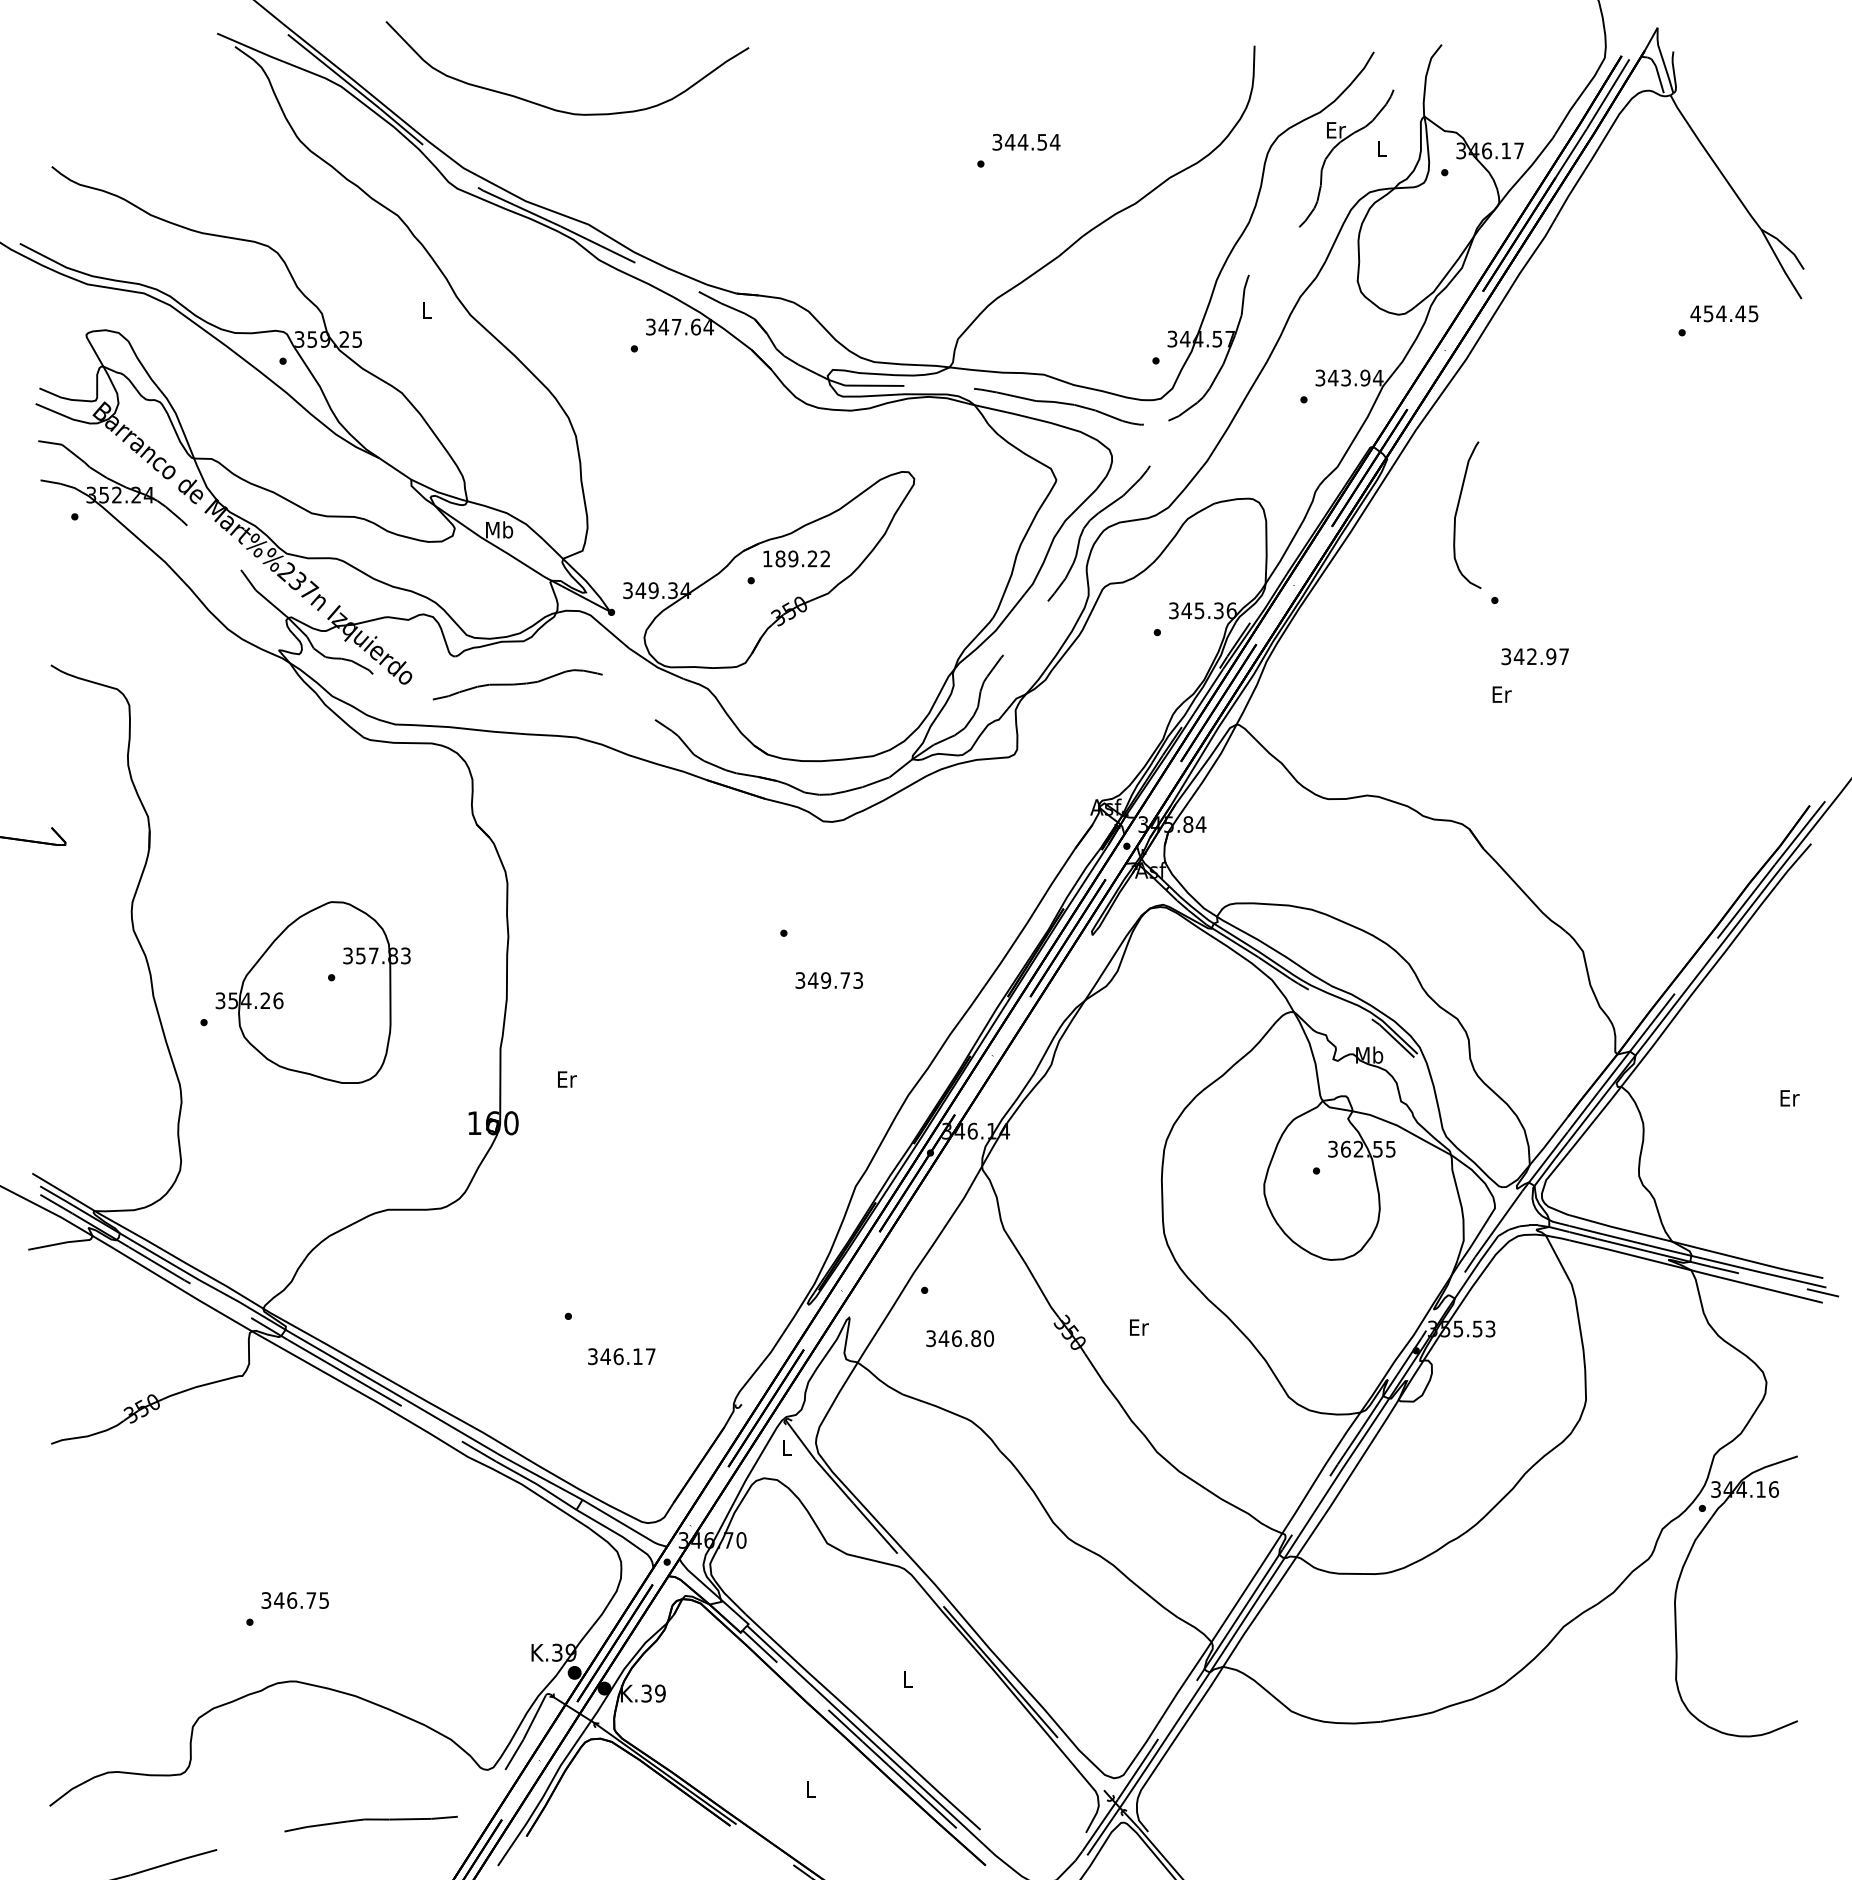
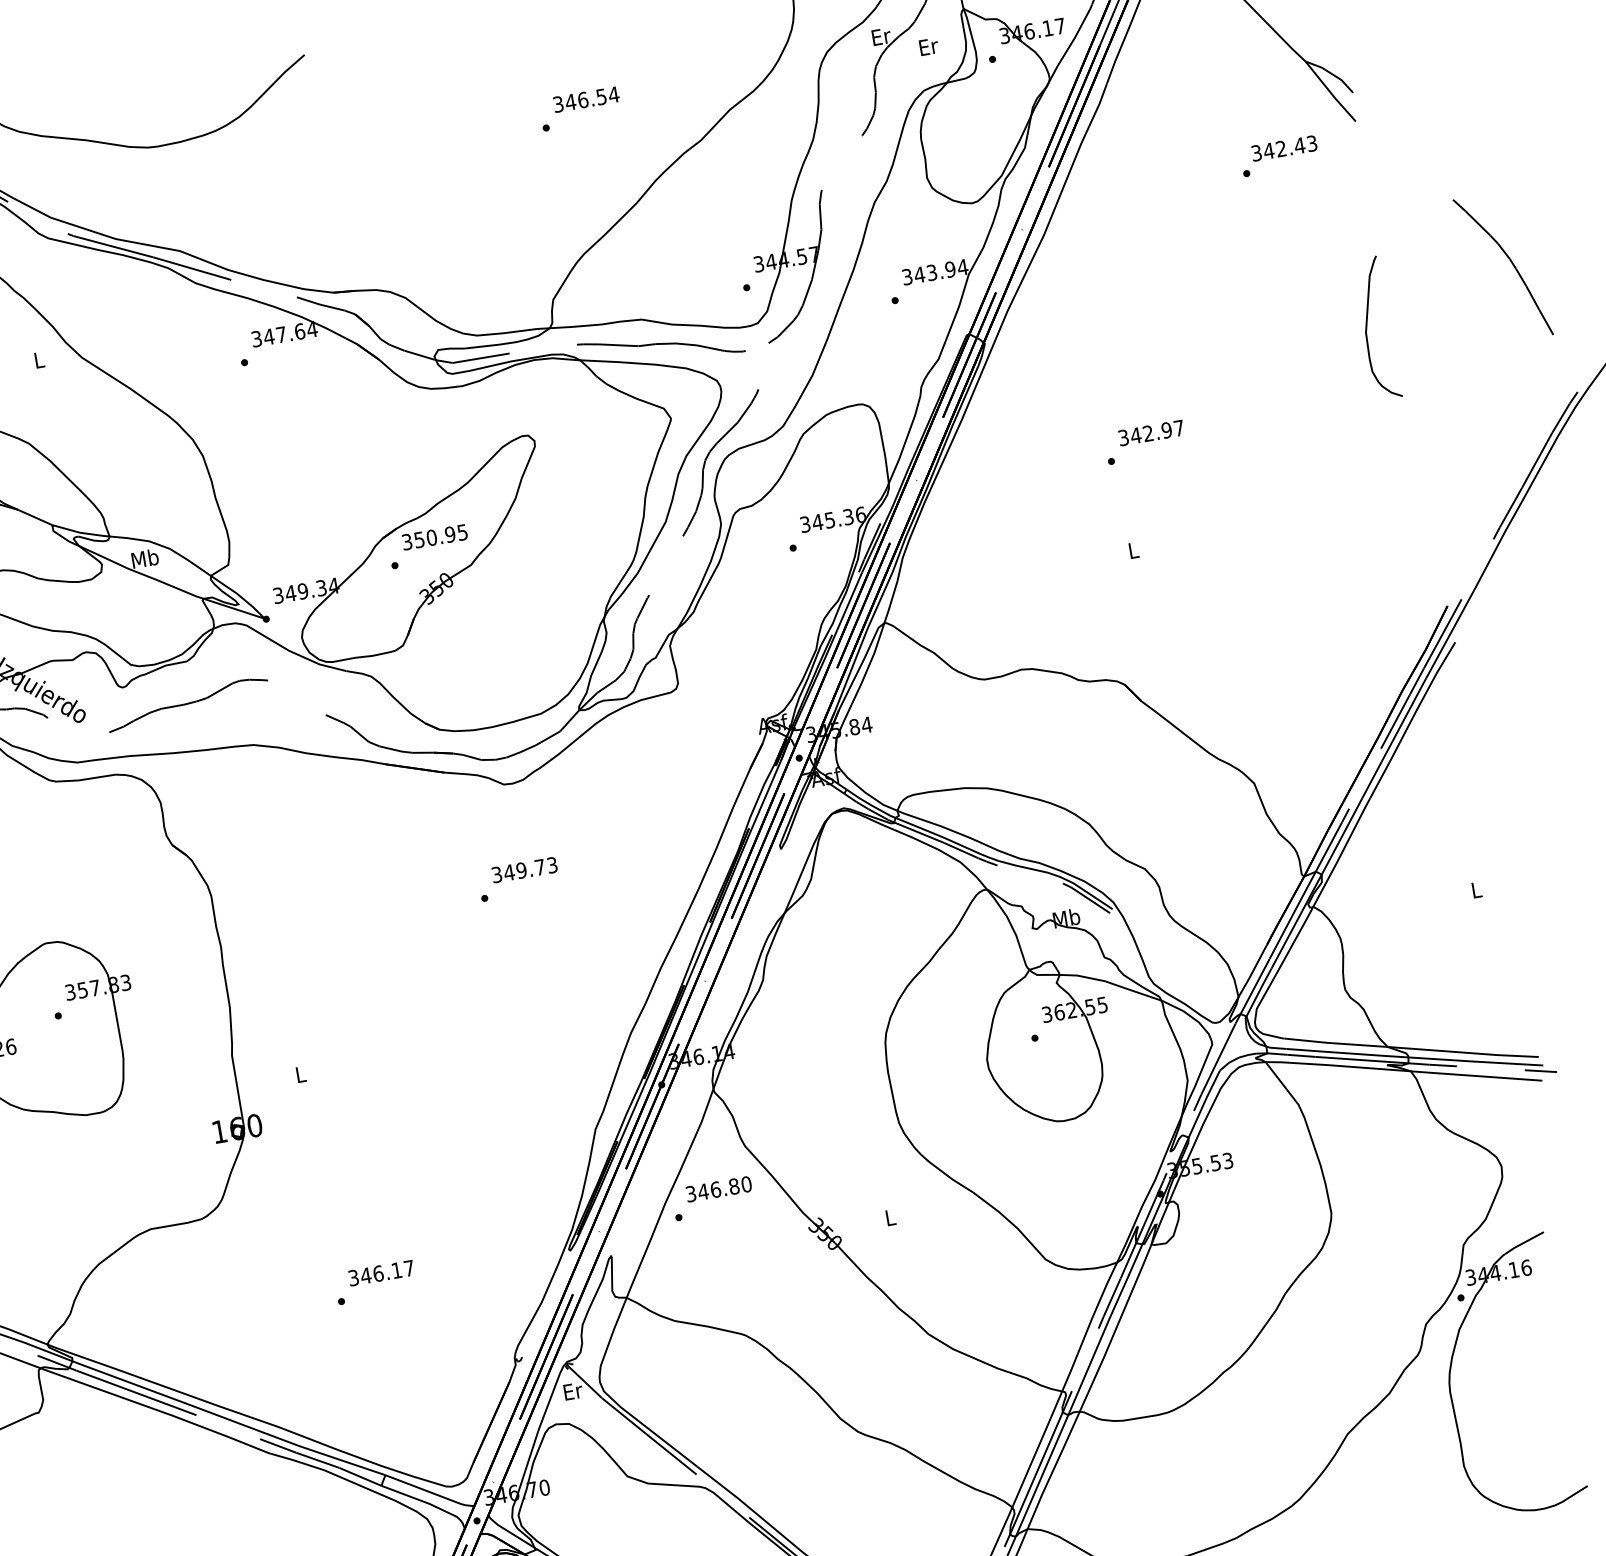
text: (1022, 141) -> (582, 99), 344.54 -> 346.54
text: (1382, 148) -> (928, 46), L -> Er
text: (1724, 313) -> (1284, 148), 454.45 -> 342.43
curve: (1457, 512) -> (1367, 327), moved
text: (796, 558) -> (434, 536), 189.22 -> 350.95
text: (1534, 656) -> (1150, 432), moved
text: (1501, 694) -> (1133, 550), Er -> L
text: (828, 980) -> (523, 870), moved
text: (567, 1079) -> (301, 1074), Er -> L
text: (1789, 1098) -> (1476, 890), Er -> L
text: (1139, 1327) -> (891, 1217), Er -> L
text: (959, 1338) -> (718, 1189), moved
text: (621, 1356) -> (381, 1273), moved
text: (787, 1447) -> (573, 1390), L -> Er

